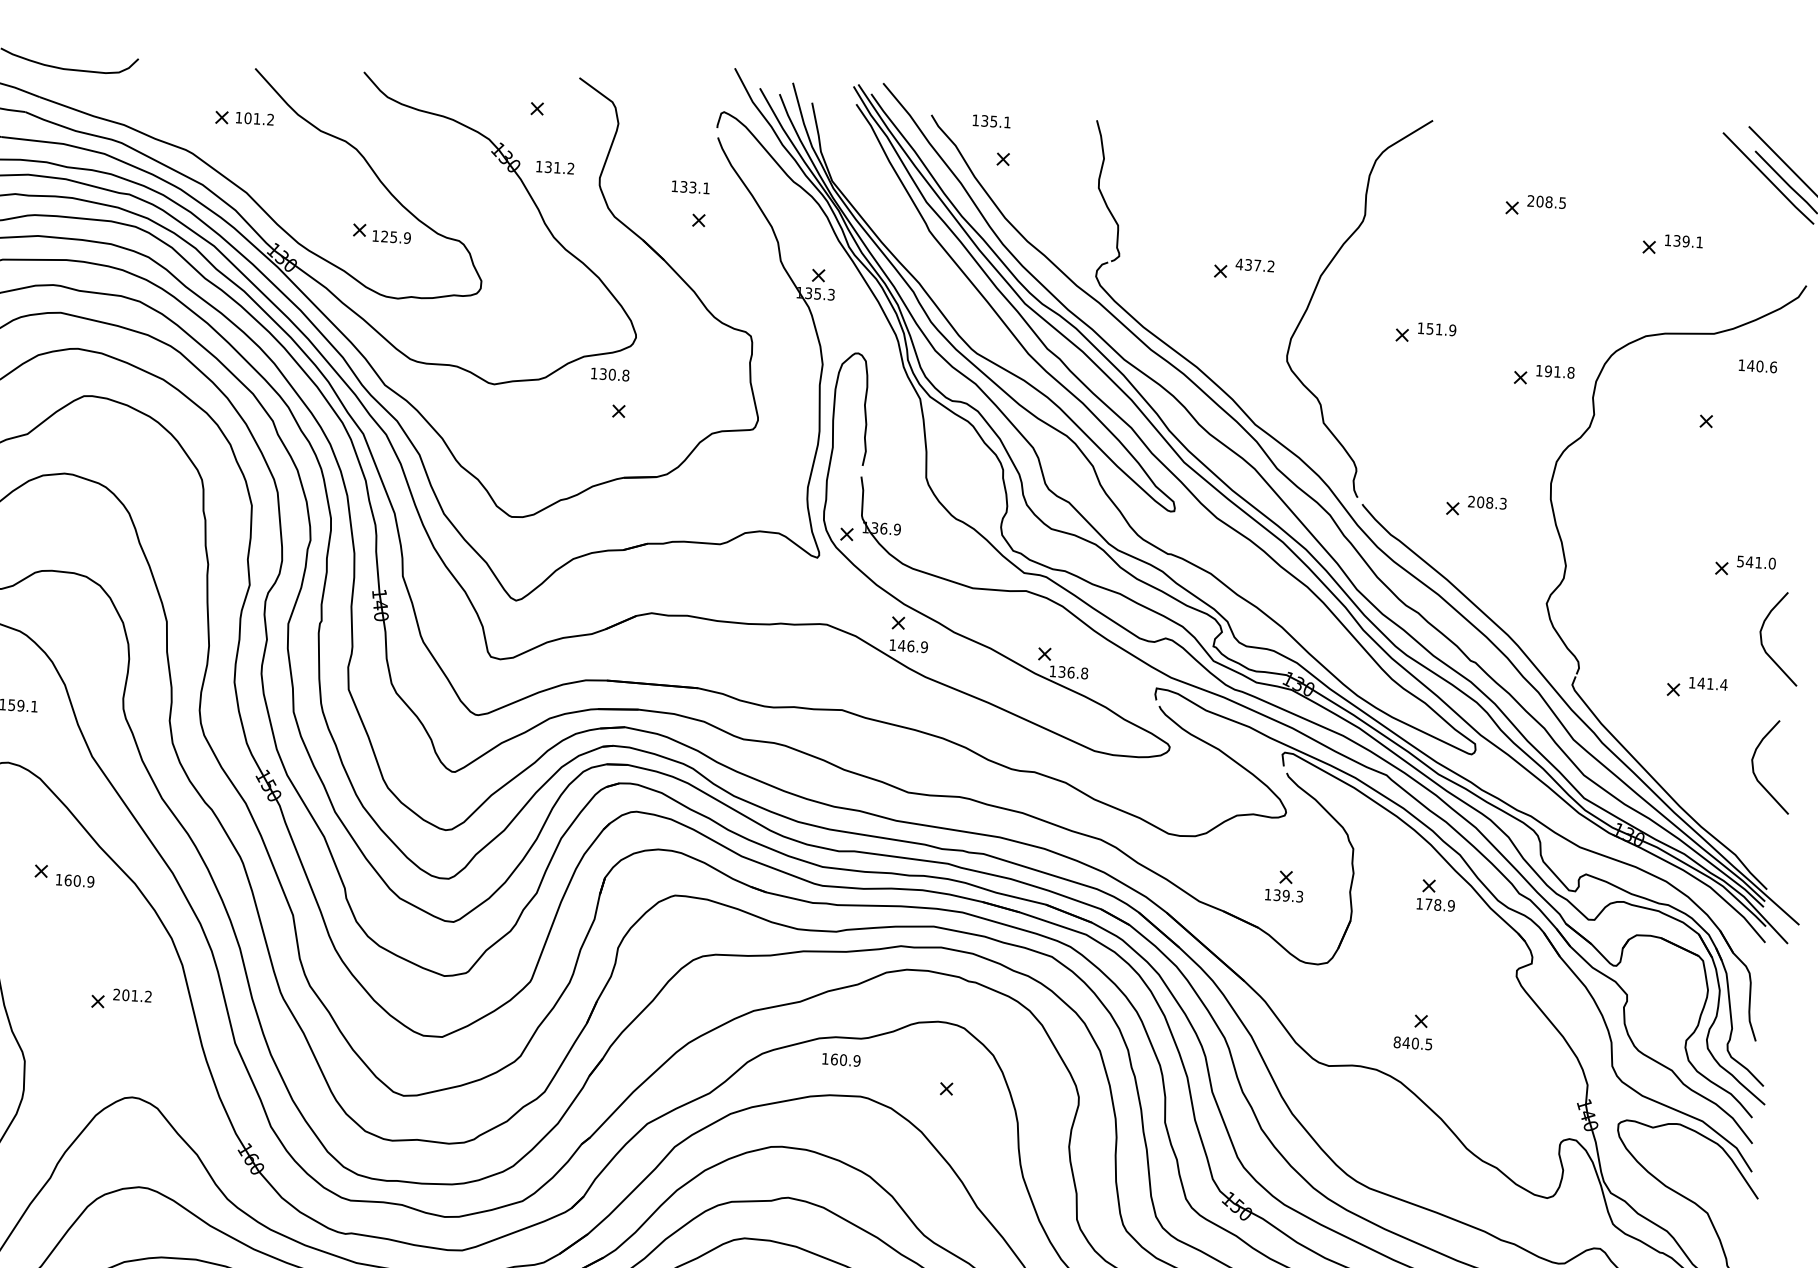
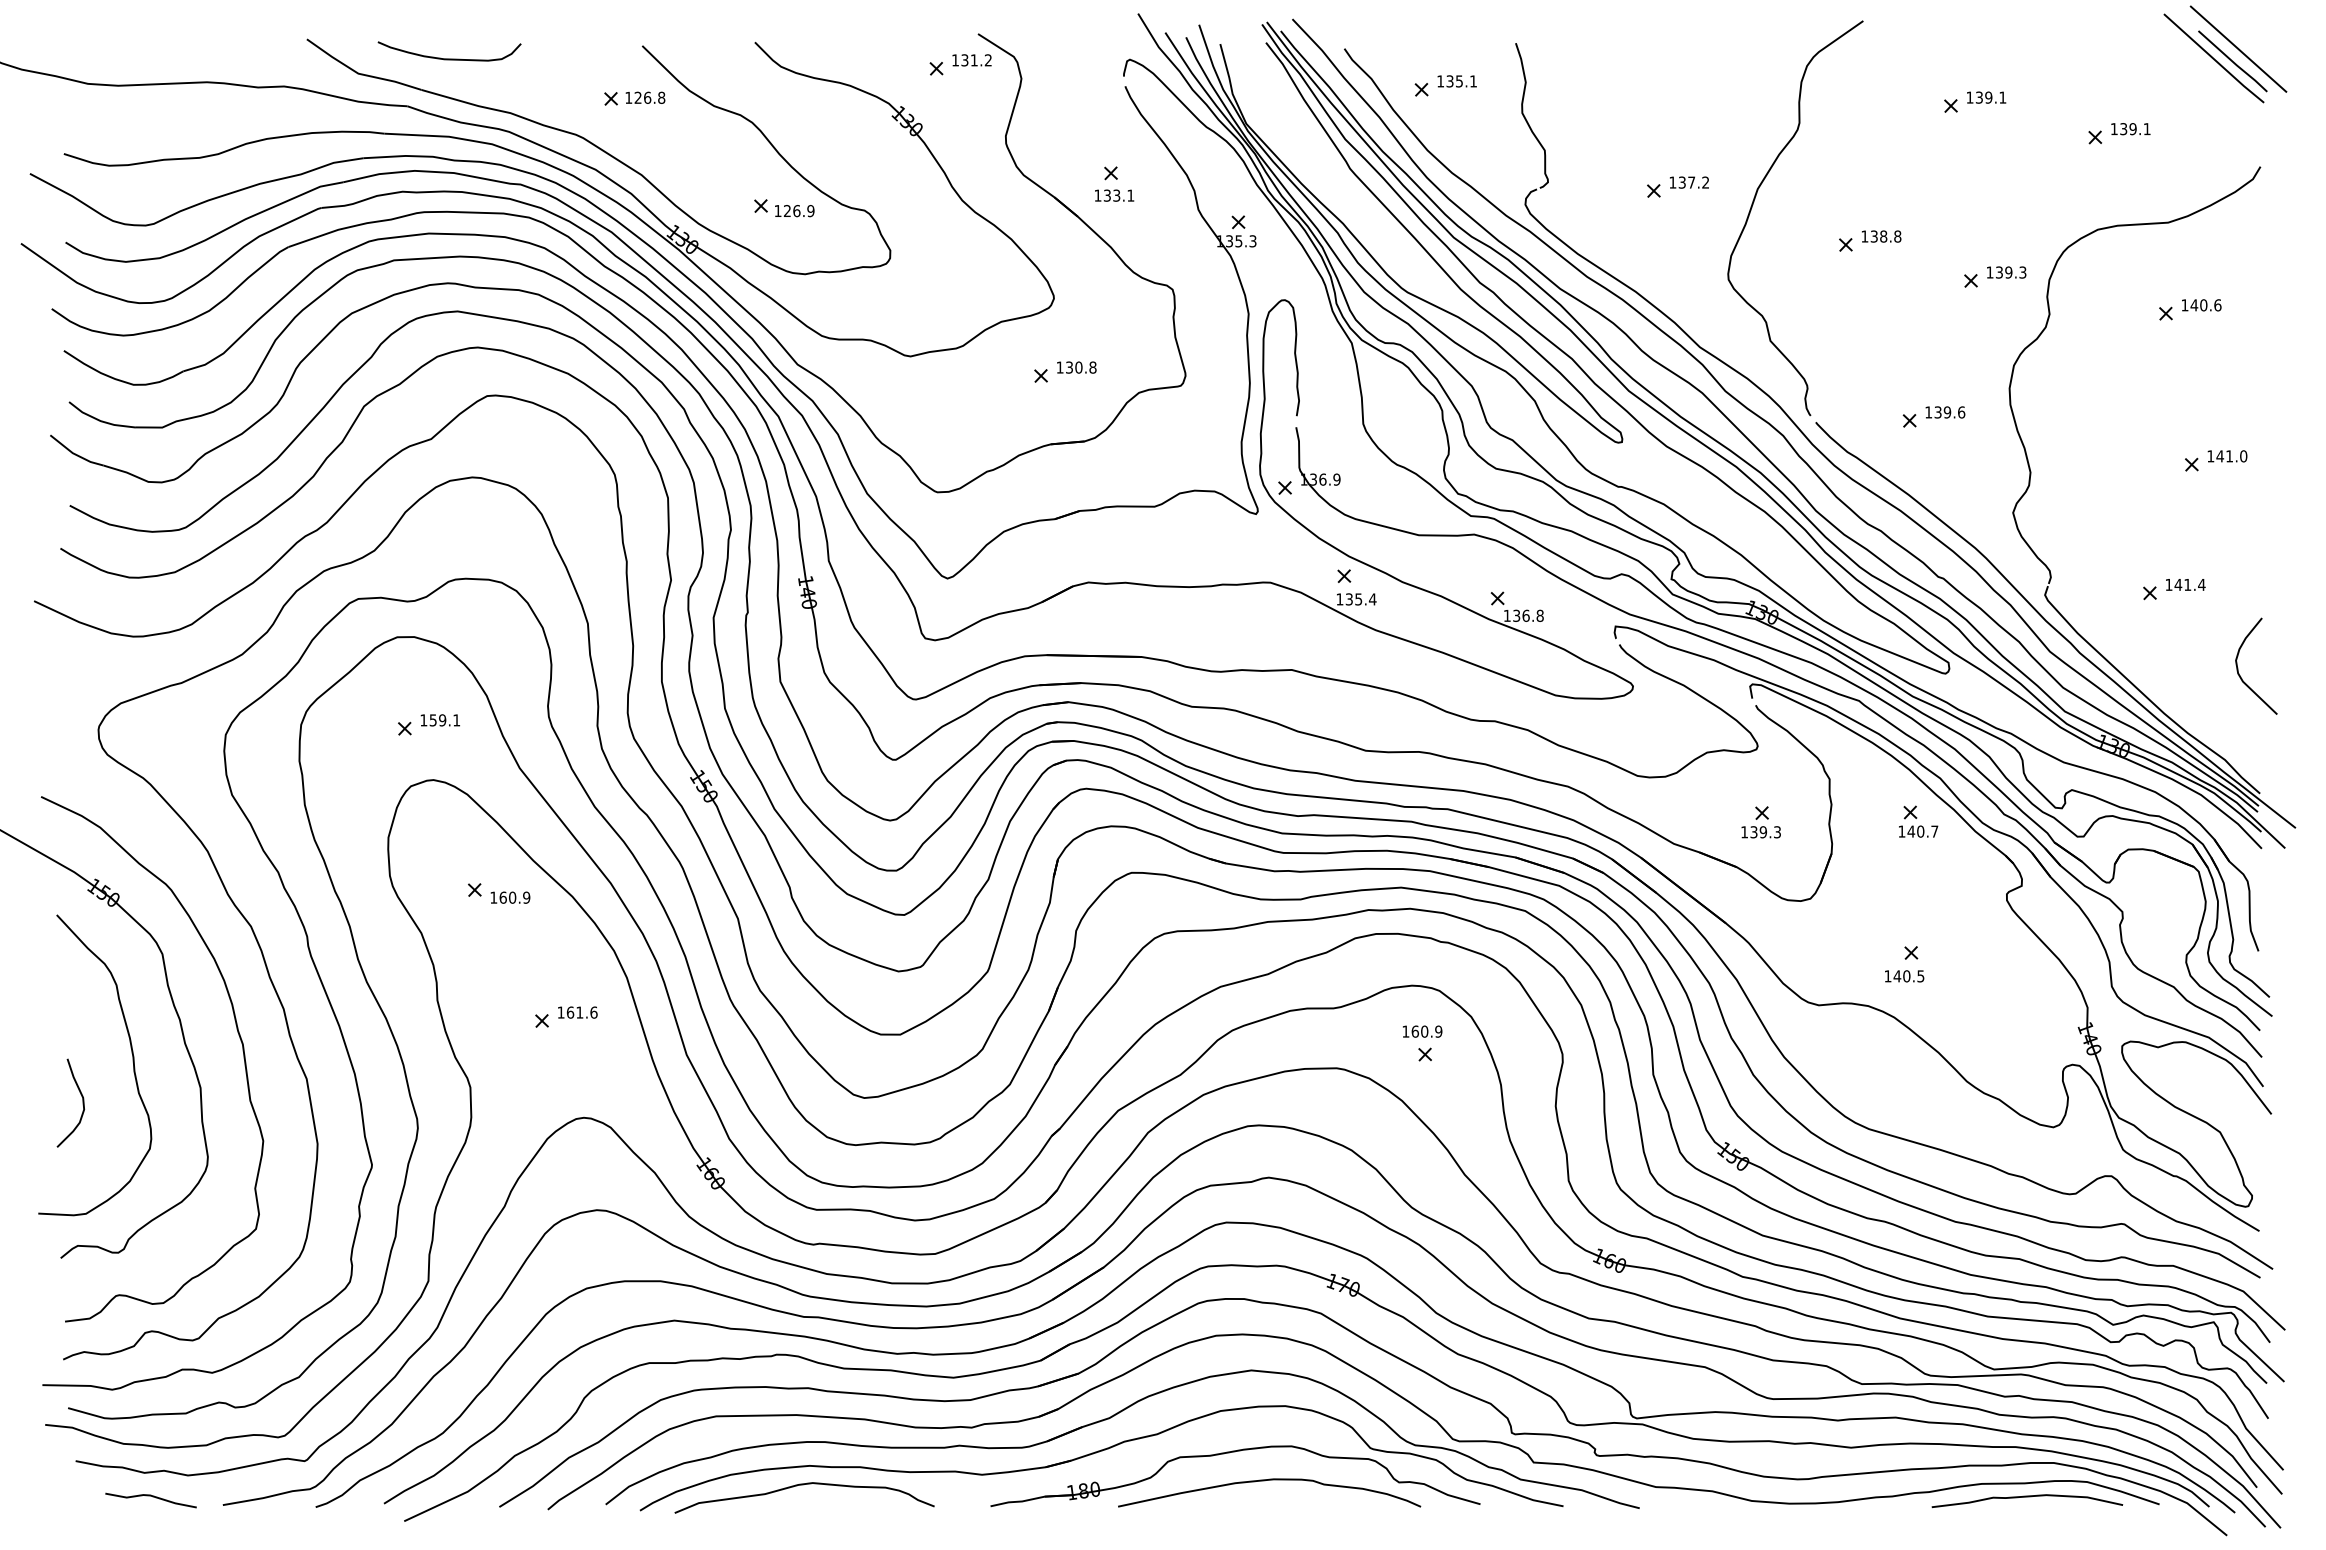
text: (258, 118) -> (649, 97), 101.2 -> 126.8
text: (991, 121) -> (1456, 81), moved
text: (554, 167) -> (971, 60), moved
text: (690, 187) -> (1114, 195), moved
text: (1546, 201) -> (1986, 97), 208.5 -> 139.1
text: (393, 237) -> (796, 211), 125.9 -> 126.9
text: (1239, 264) -> (1672, 182), 437.2 -> 137.2
text: (1441, 329) -> (1886, 236), 151.9 -> 138.8
text: (1757, 366) -> (2201, 305), moved
text: (1559, 372) -> (2010, 272), 191.8 -> 139.3
text: (610, 374) -> (1076, 367), moved
text: (1487, 502) -> (1945, 412), 208.3 -> 139.6
text: (1740, 561) -> (2210, 456), 541.0 -> 141.0
curve: (1762, 638) -> (2238, 534), removed
text: (912, 646) -> (1360, 599), 146.9 -> 135.4
text: (1439, 905) -> (1922, 831), 178.9 -> 140.7
text: (132, 995) -> (577, 1012), 201.2 -> 161.6
text: (1396, 1042) -> (1887, 976), 840.5 -> 140.5
text: (841, 1059) -> (1422, 1031), moved

